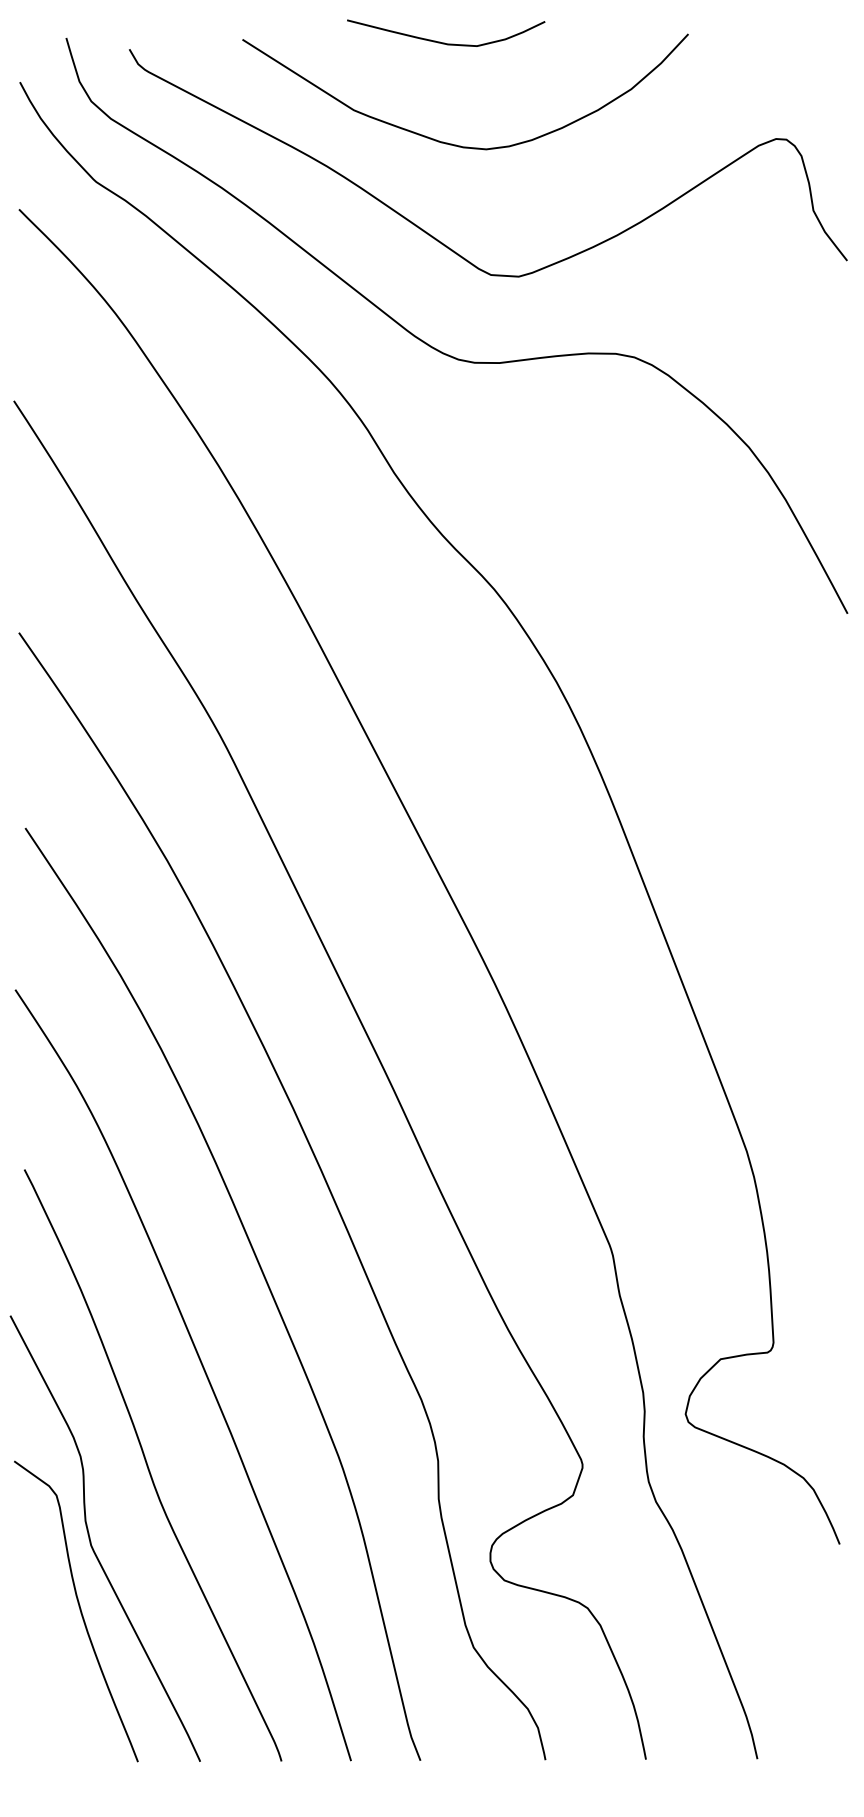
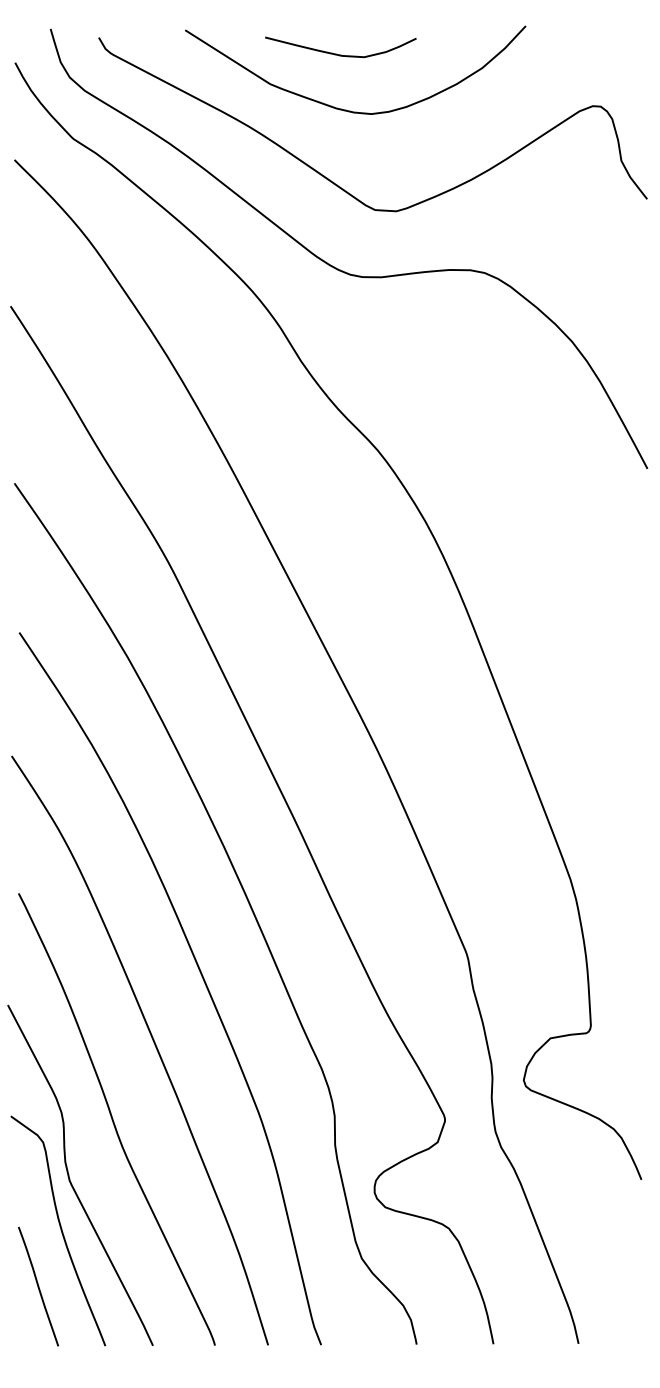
curve: (445, 42) -> (340, 54), moved
line: (50, 1684) -> (38, 1286), added

